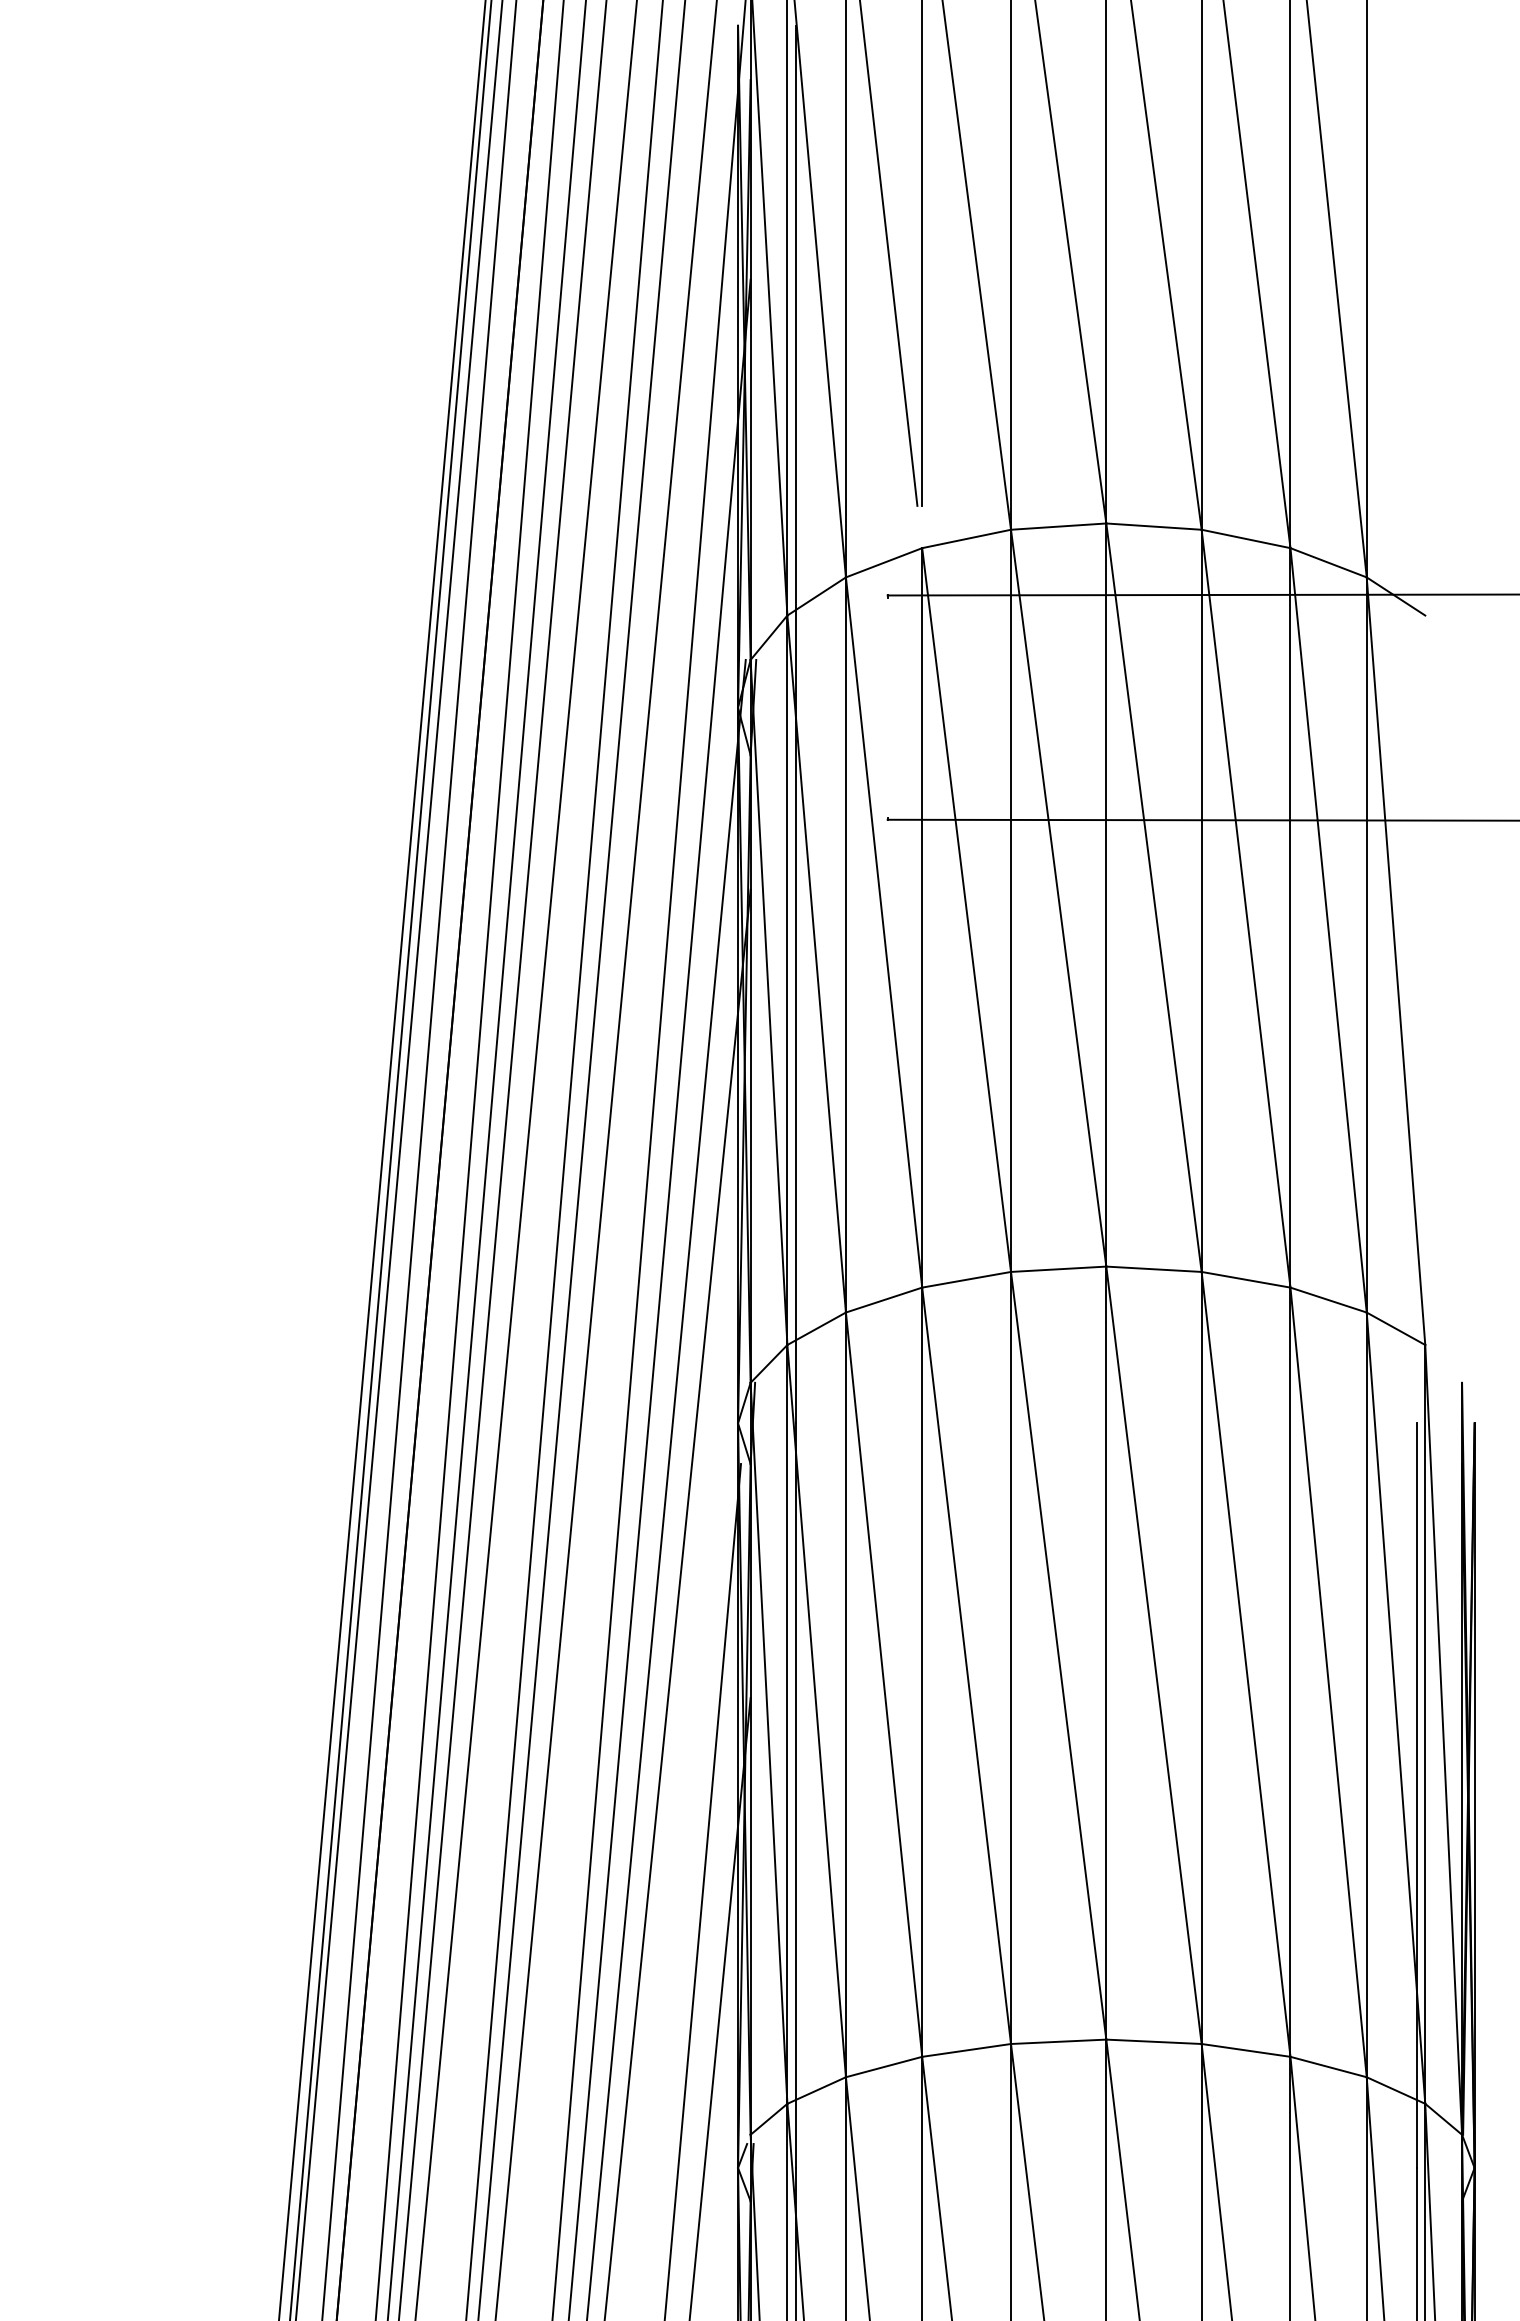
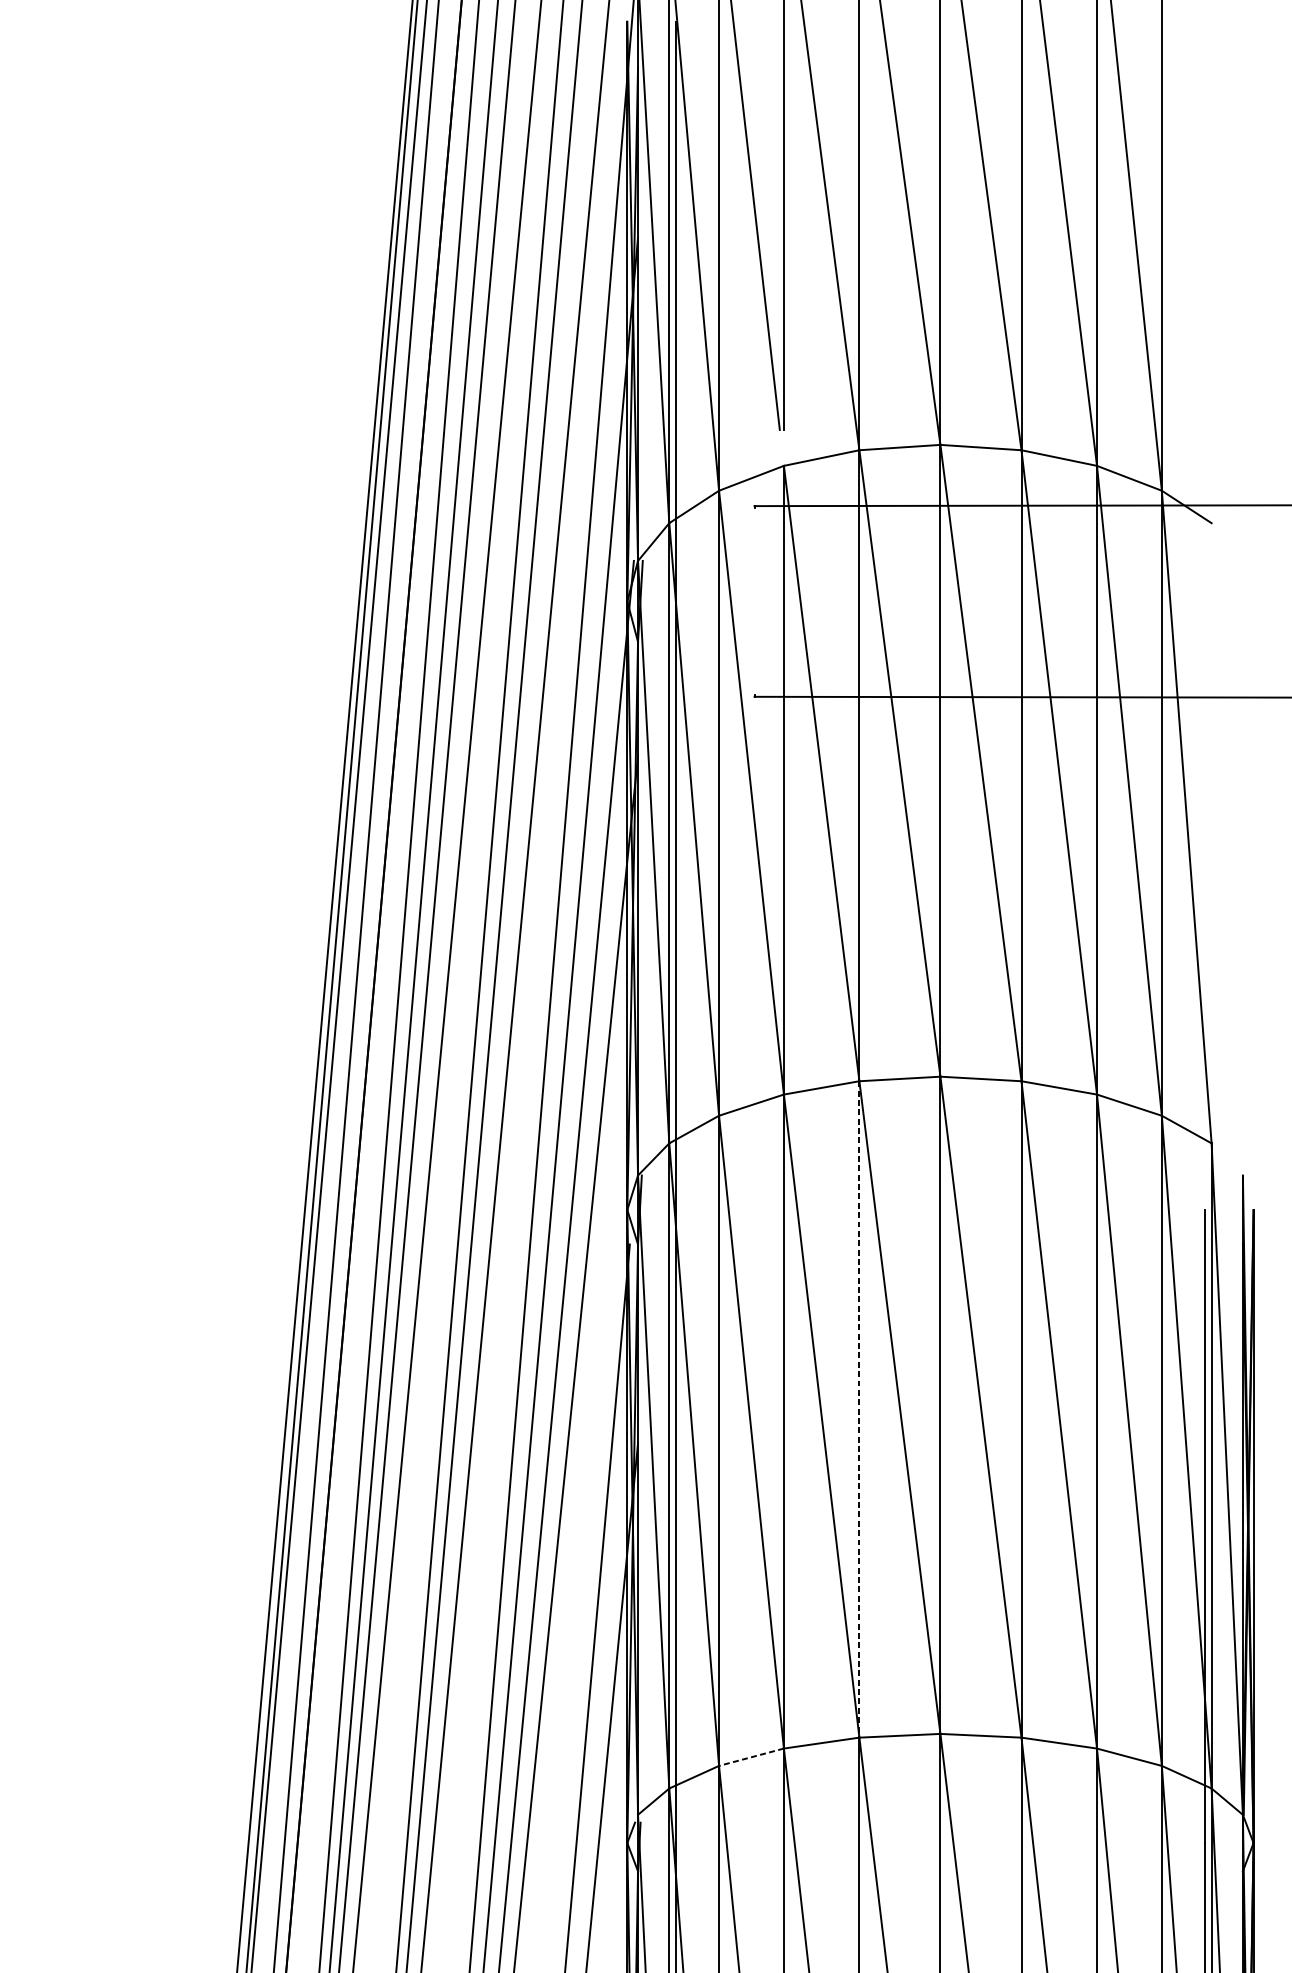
line: (1011, 1658) -> (859, 1409), solid -> dashed
line: (883, 2067) -> (750, 1757), solid -> dashed

